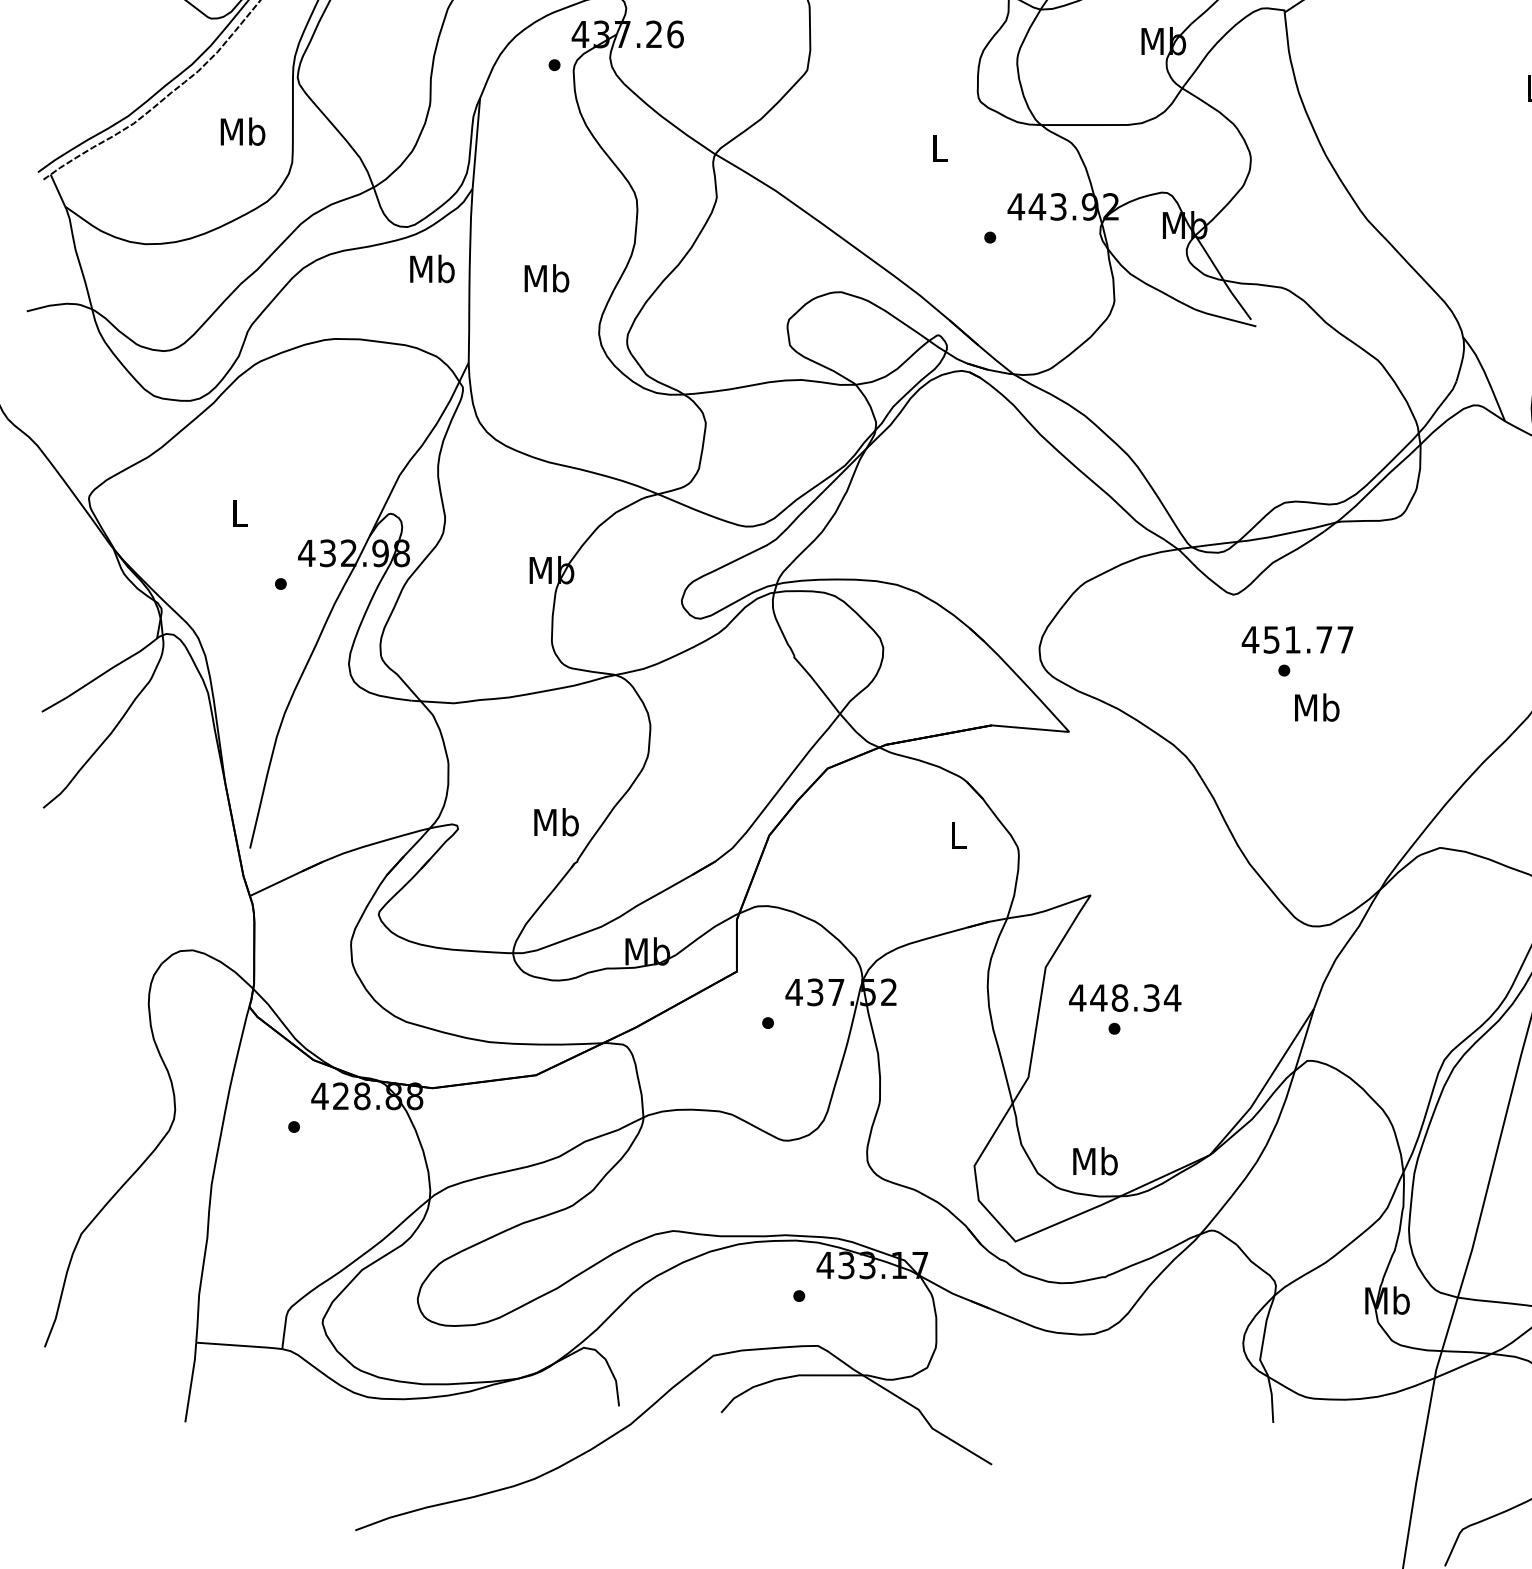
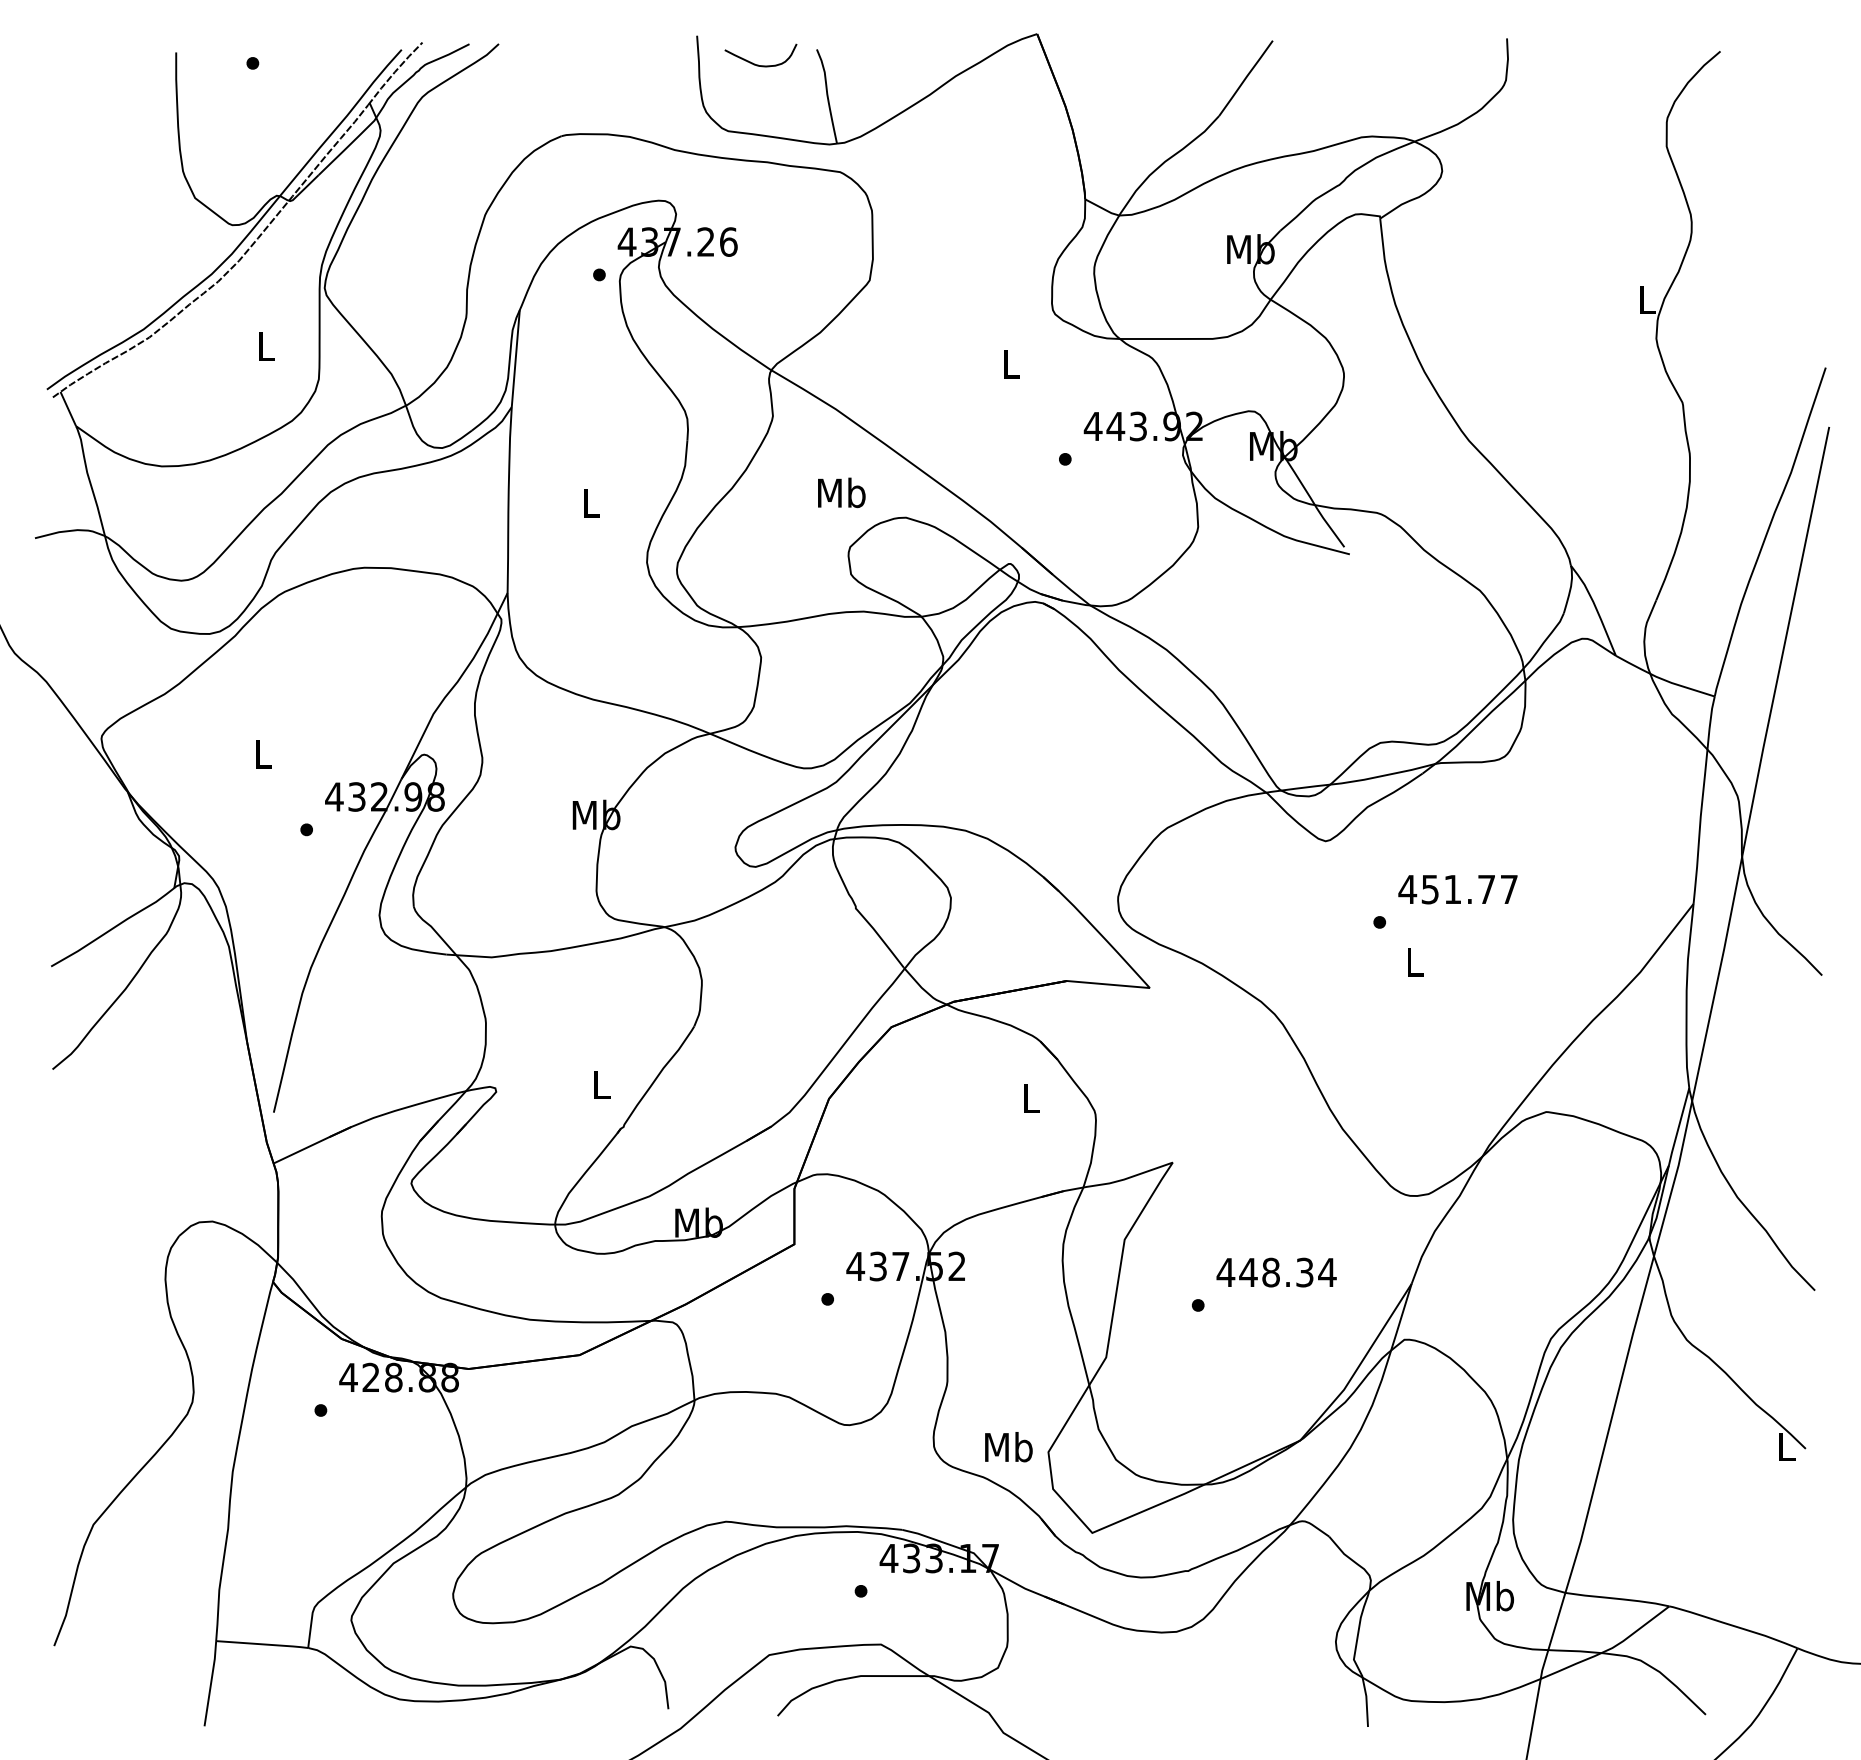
text: (243, 131) -> (266, 345), Mb -> L
text: (432, 268) -> (841, 492), moved
text: (547, 277) -> (591, 502), Mb -> L
text: (1297, 639) -> (1457, 889), moved
text: (1316, 707) -> (1414, 961), Mb -> L
text: (556, 822) -> (601, 1084), Mb -> L
text: (1125, 997) -> (1276, 1272), moved
text: (1095, 1161) -> (1008, 1447), moved

